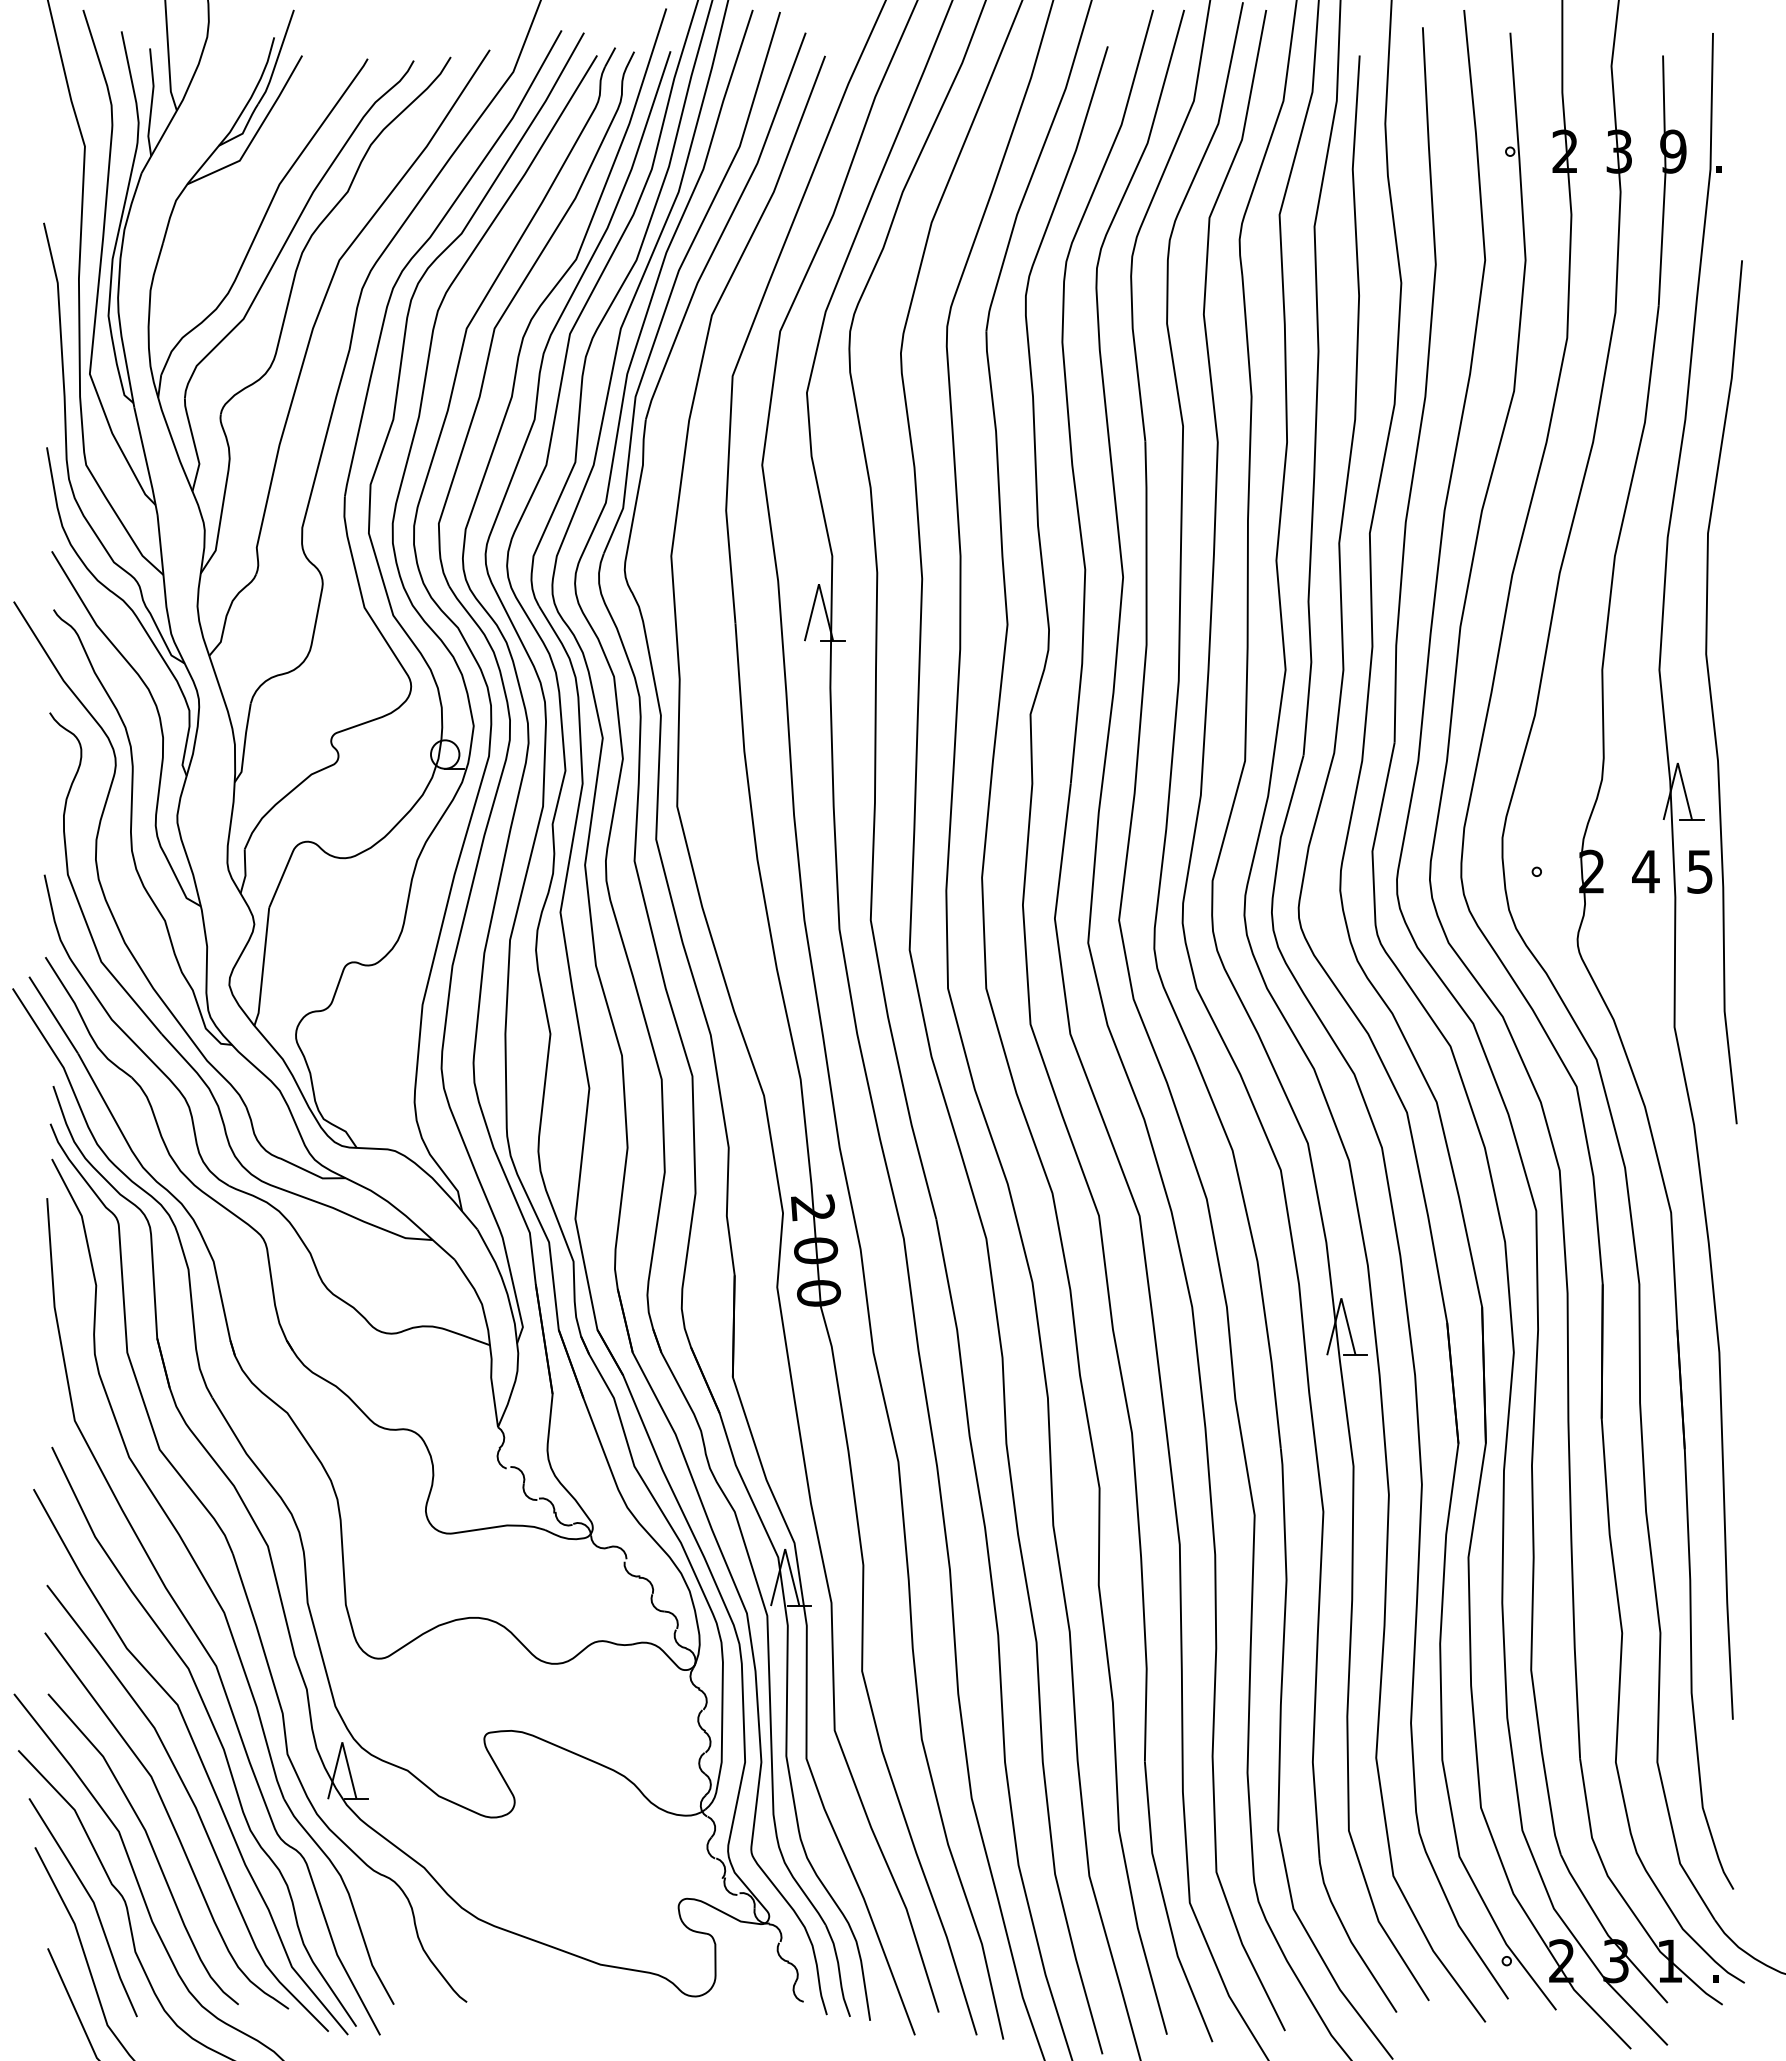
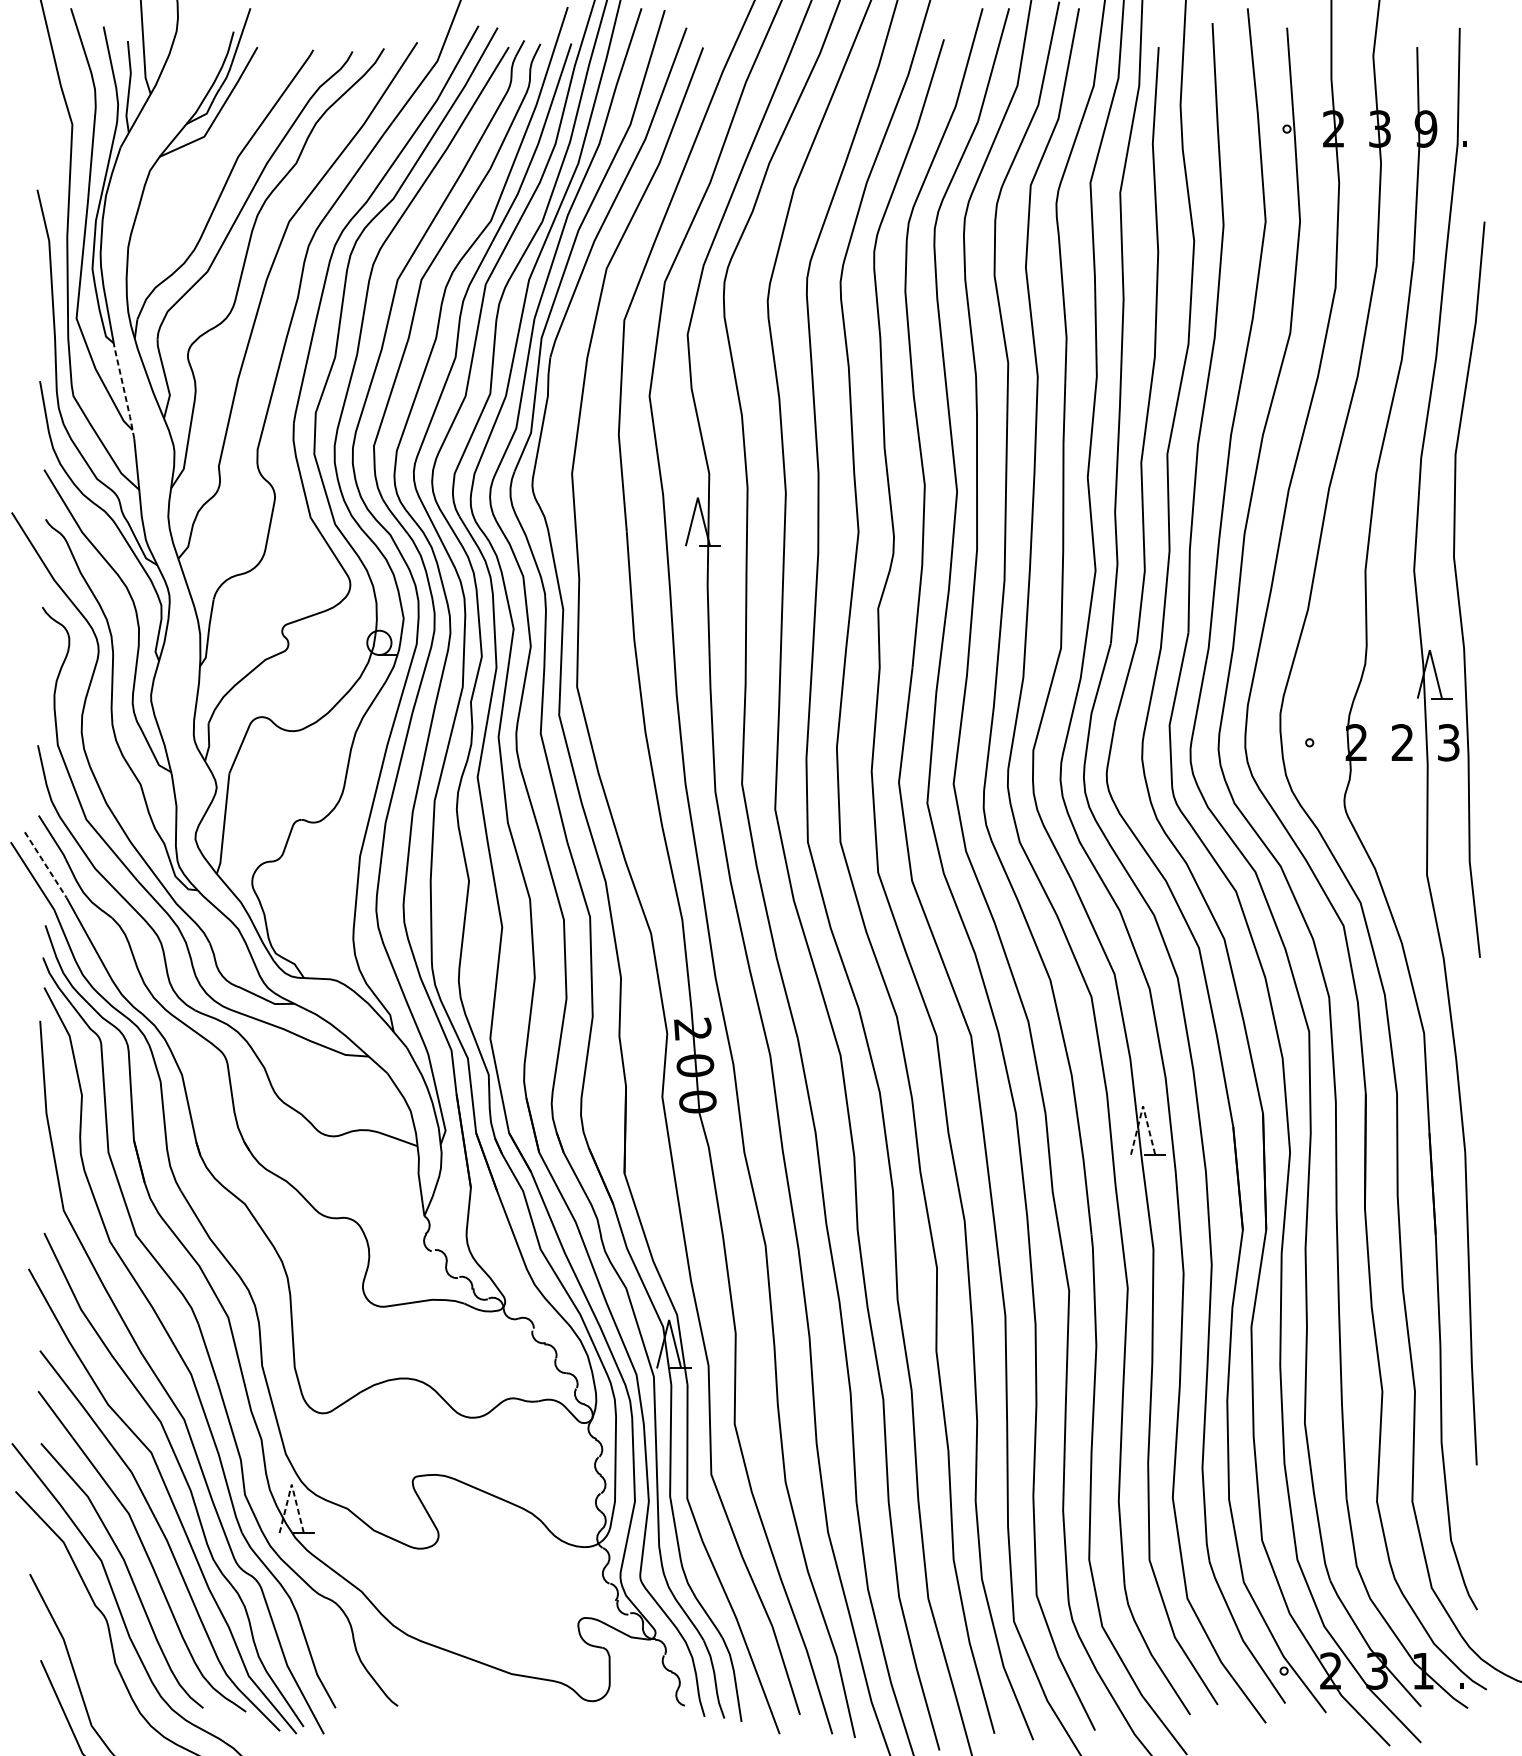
line: (146, 461) -> (124, 393), solid -> dashed
text: (1645, 871) -> (1402, 742), 4 -> 2
text: (1699, 871) -> (1448, 742), 5 -> 3
line: (53, 1015) -> (45, 865), solid -> dashed
line: (1341, 1298) -> (1143, 1106), solid -> dashed
line: (342, 1742) -> (291, 1484), solid -> dashed
line: (92, 1902) -> (78, 1621), removed

